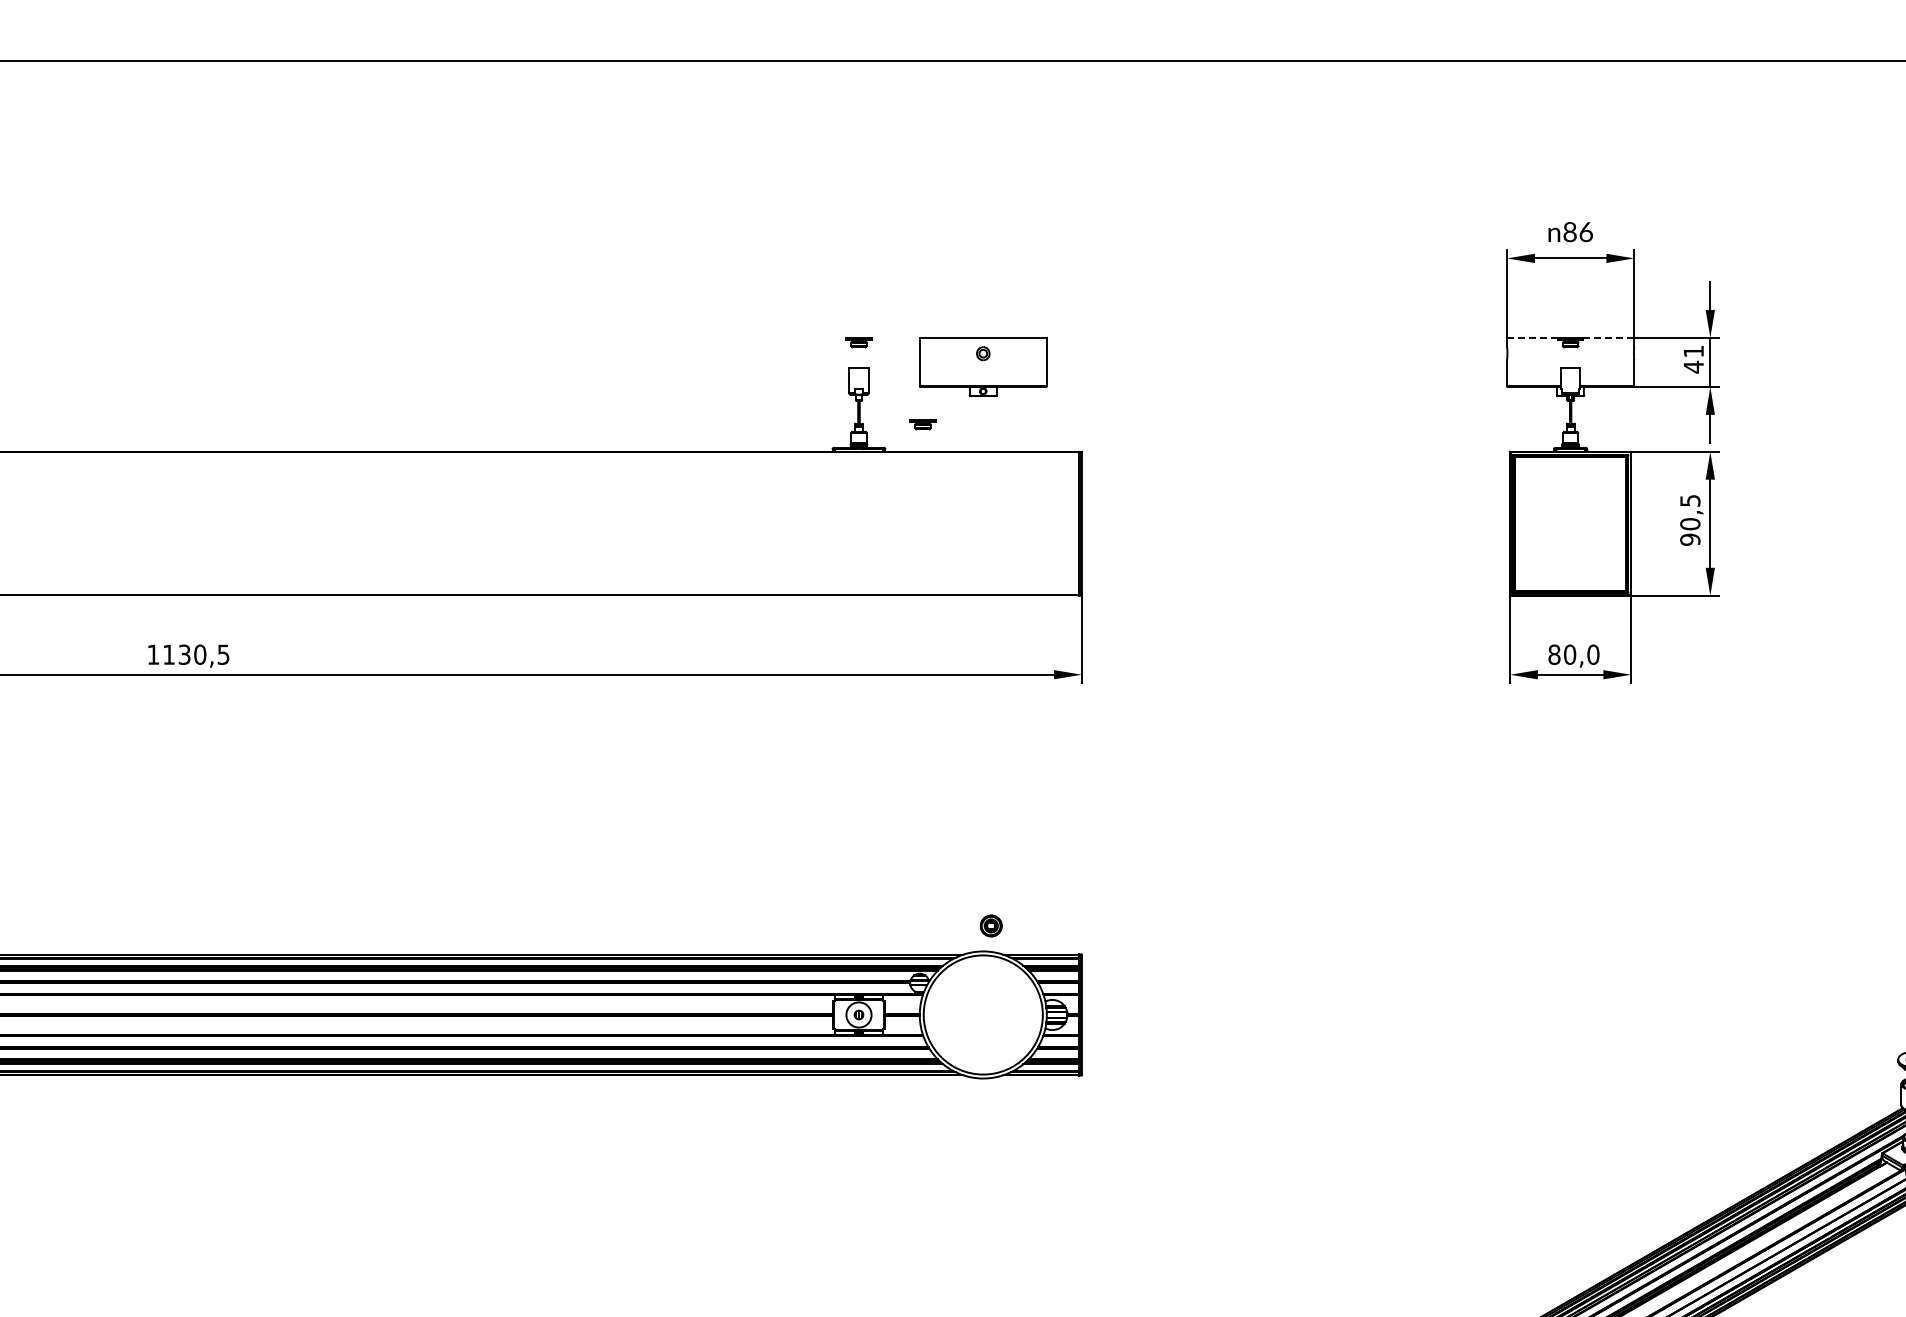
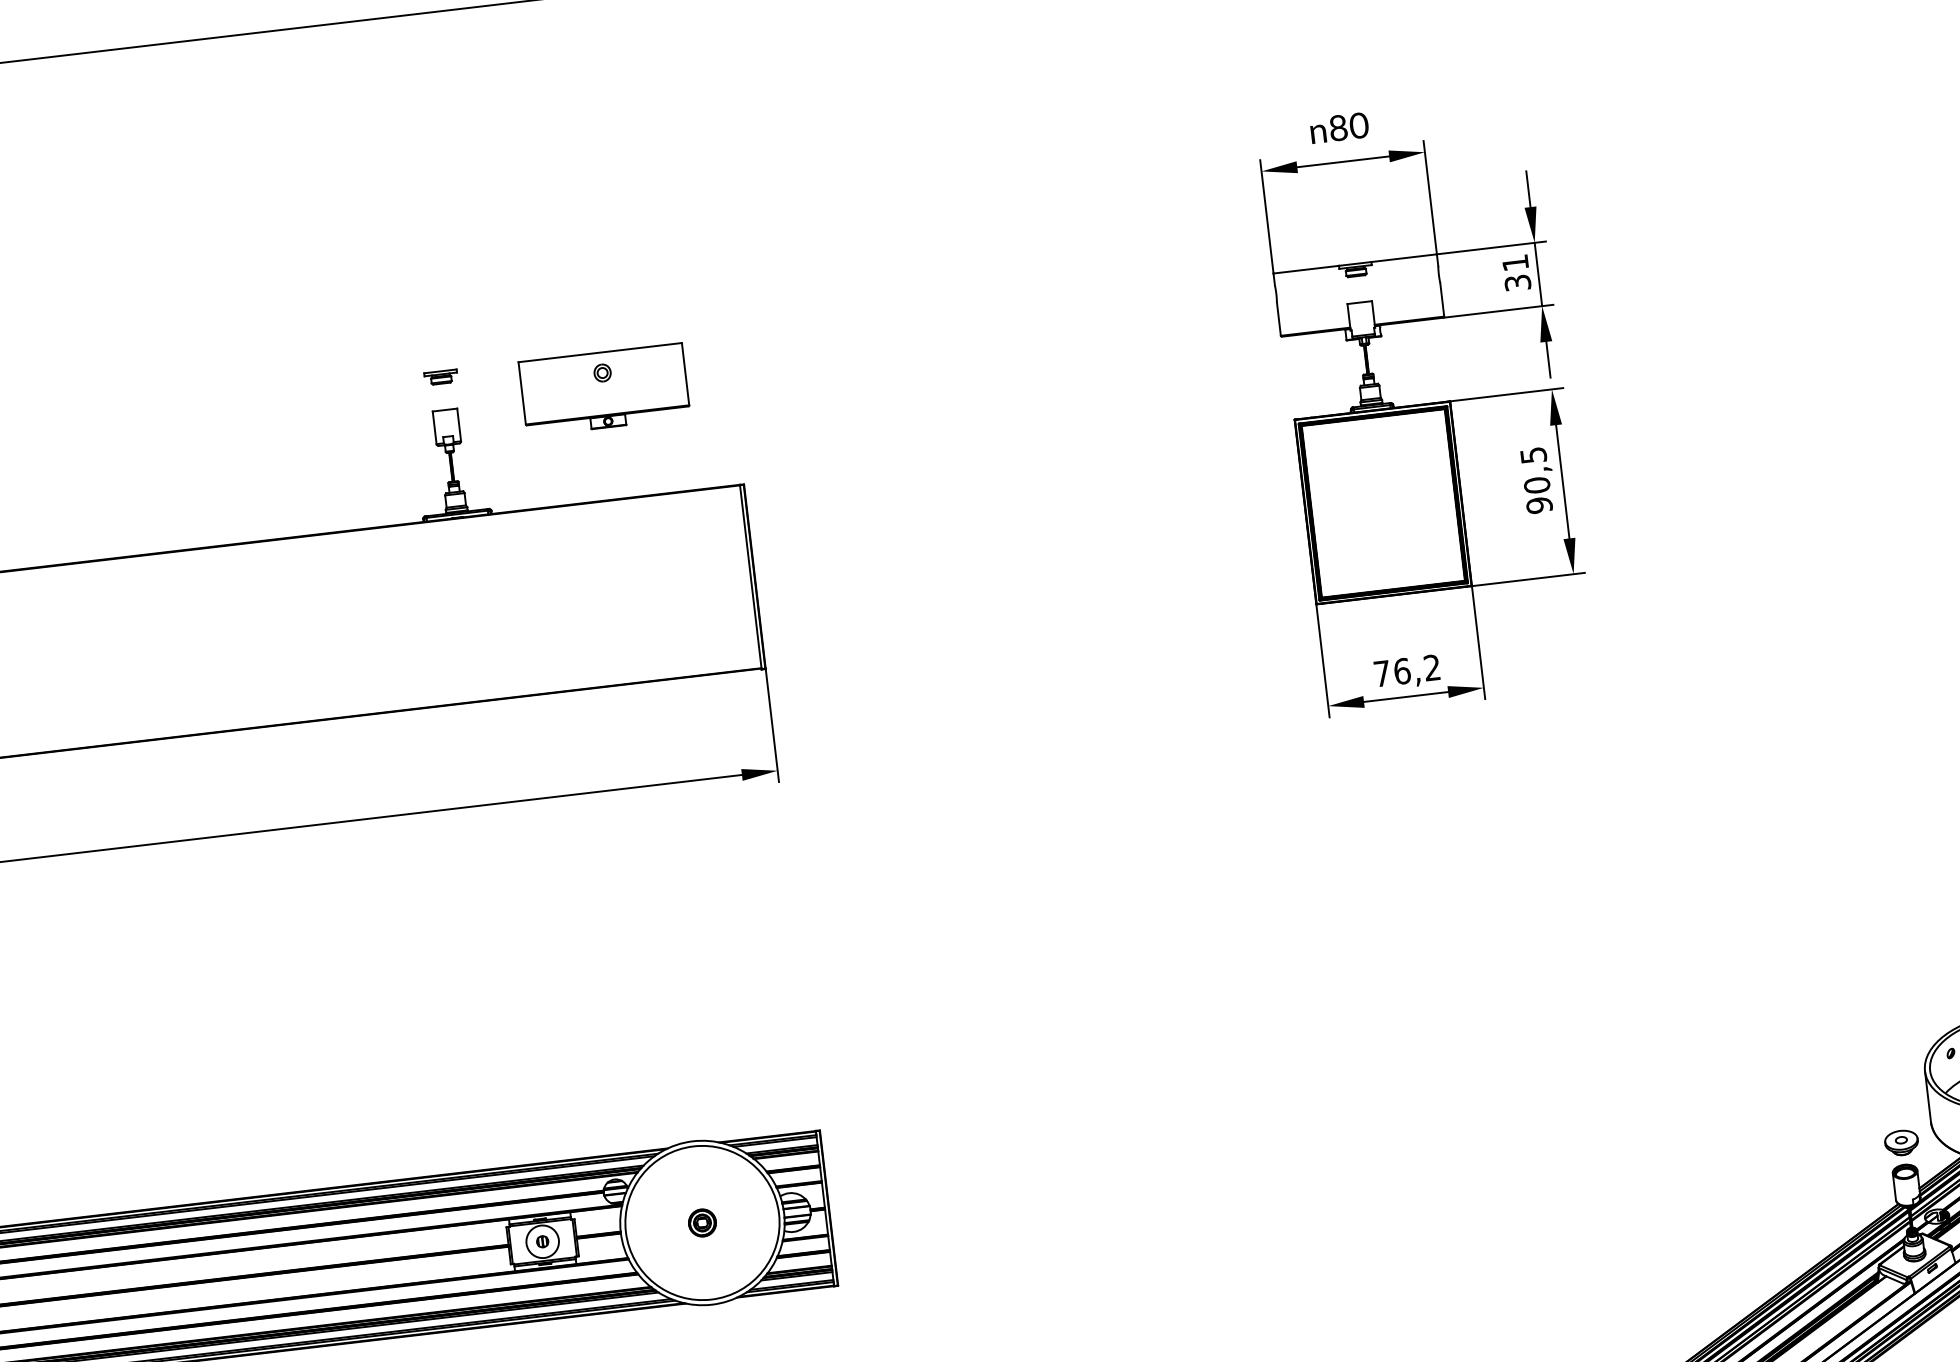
text: (1586, 231) -> (1359, 124), 86 -> 80
line: (1533, 337) -> (1307, 269), dashed -> solid
line: (1609, 337) -> (1405, 257), dashed -> solid
text: (1693, 366) -> (1517, 282), 41 -> 31
part: (922, 424) -> (535, 473), removed
text: (1573, 654) -> (1406, 670), 80,0 -> 76,2
part: (991, 925) -> (702, 1222), moved

